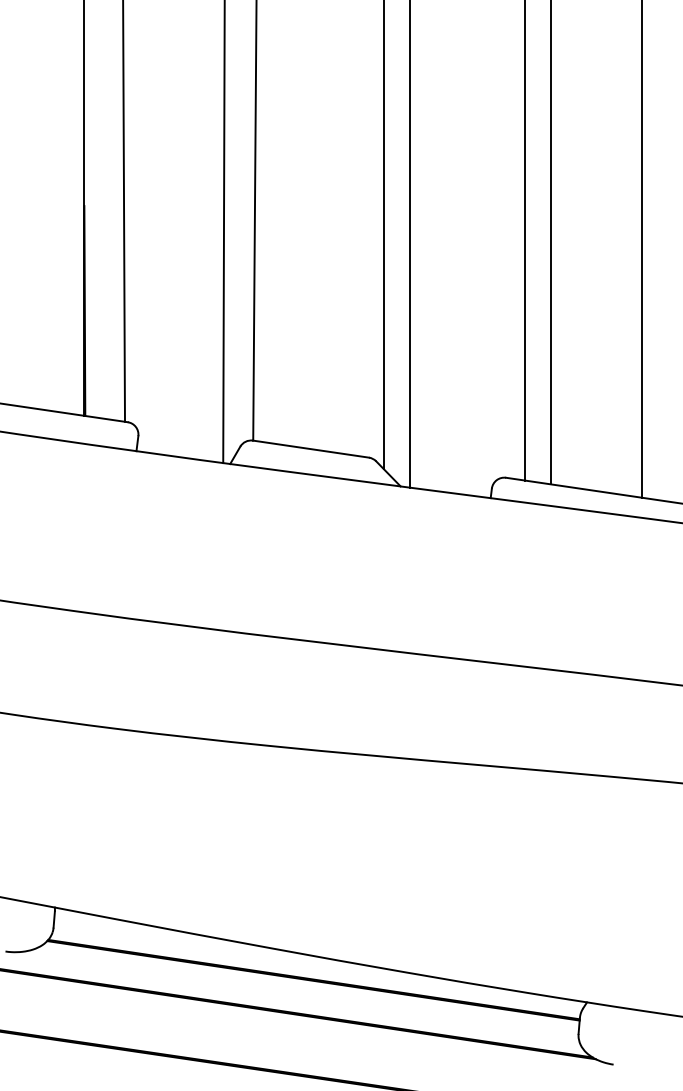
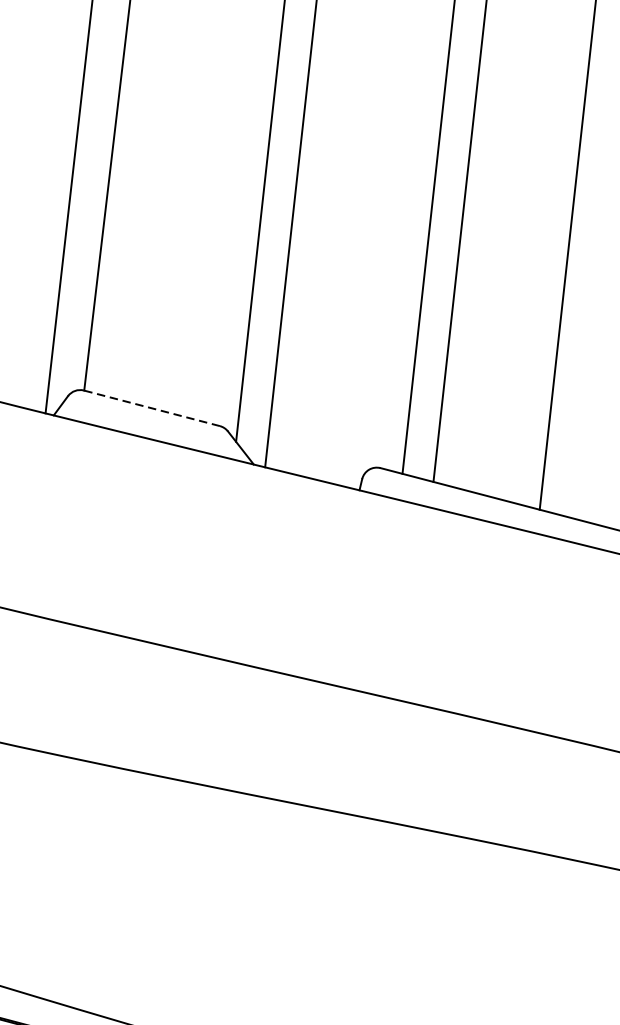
line: (310, 449) -> (151, 408), solid -> dashed

